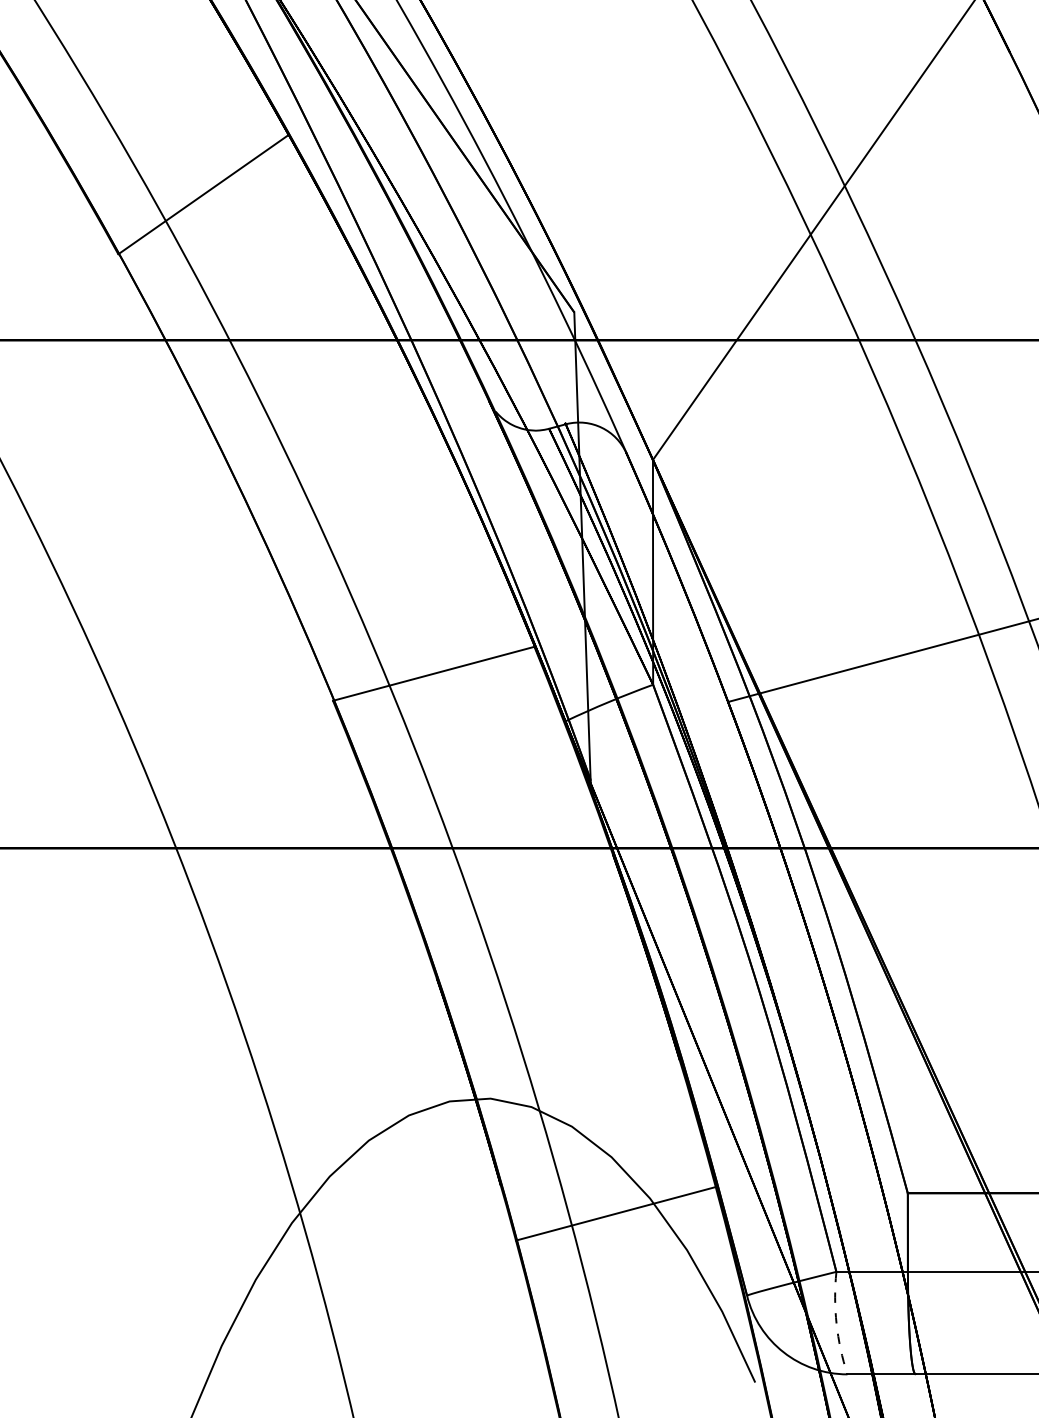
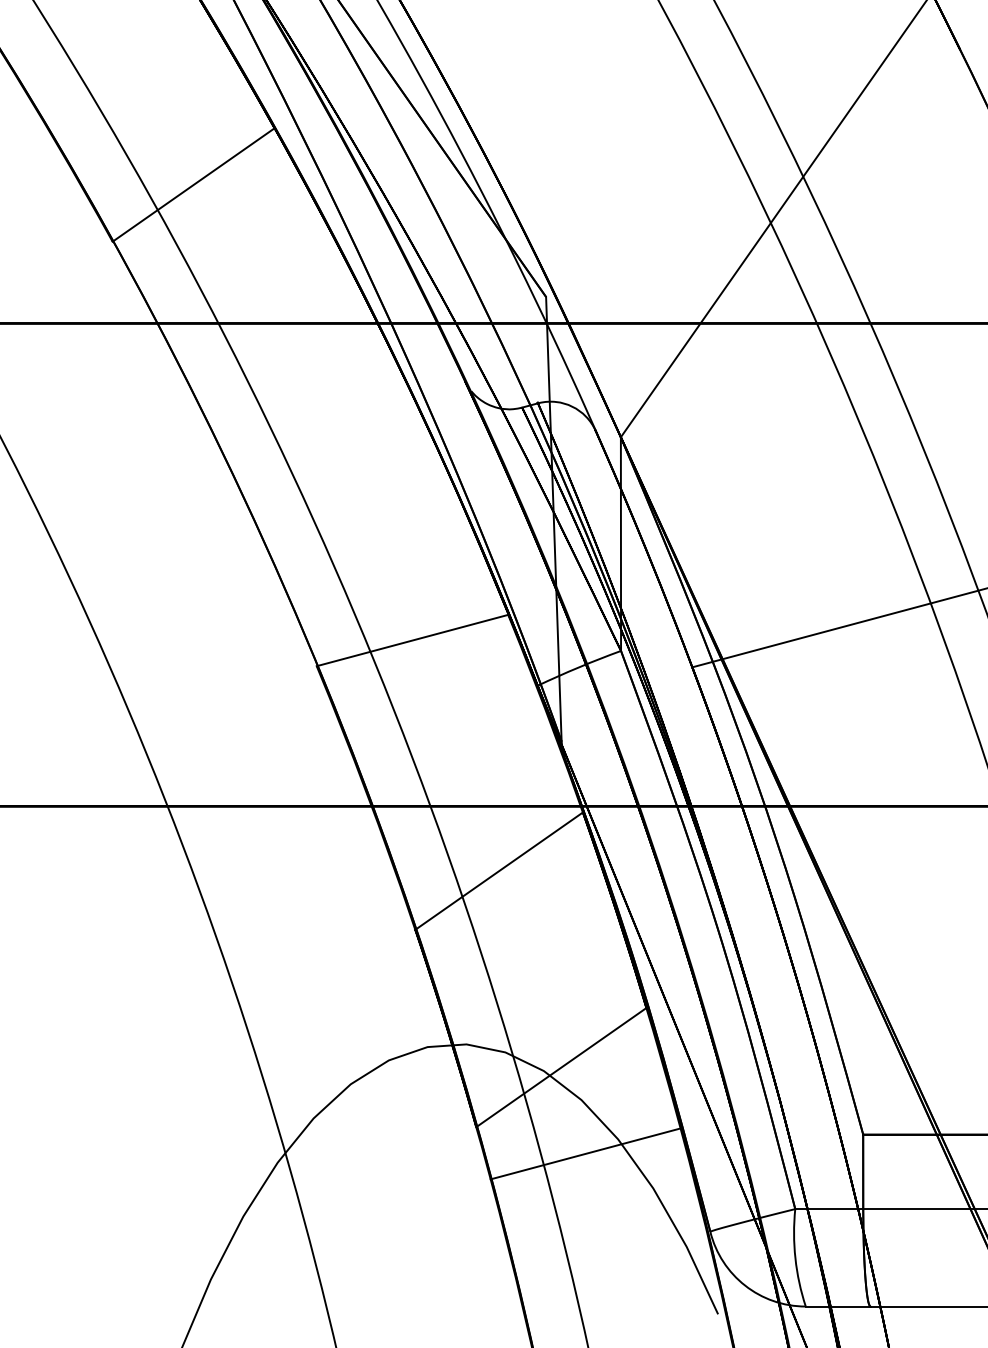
line: (524, 915) -> (498, 870), added
line: (590, 1122) -> (561, 1067), added
arc: (836, 1323) -> (795, 1258), dashed -> solid

